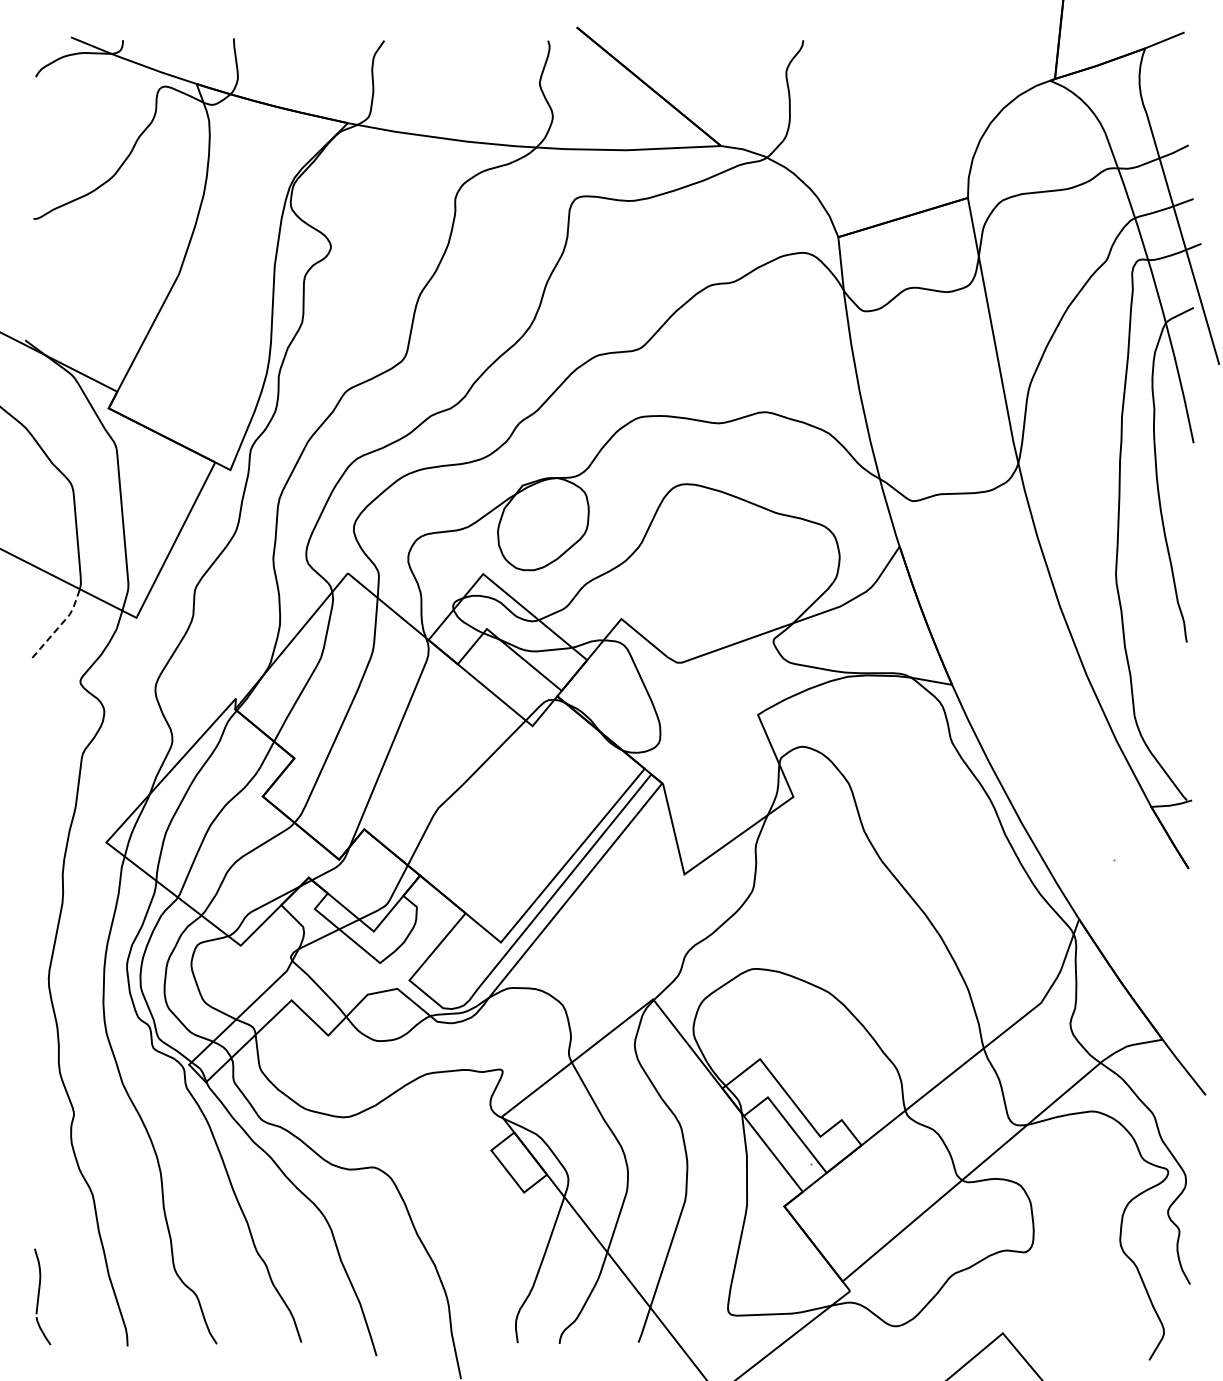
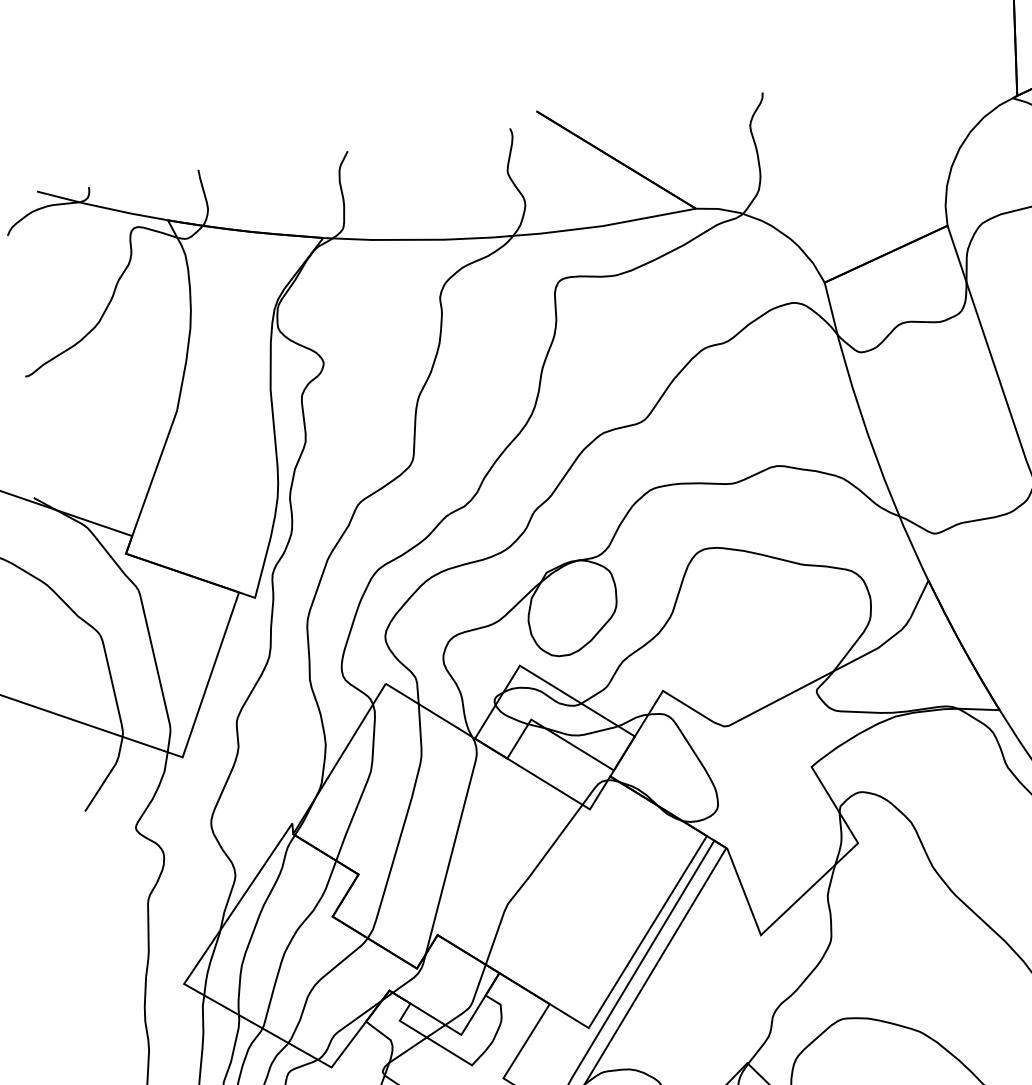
line: (61, 624) -> (109, 774), dashed -> solid

